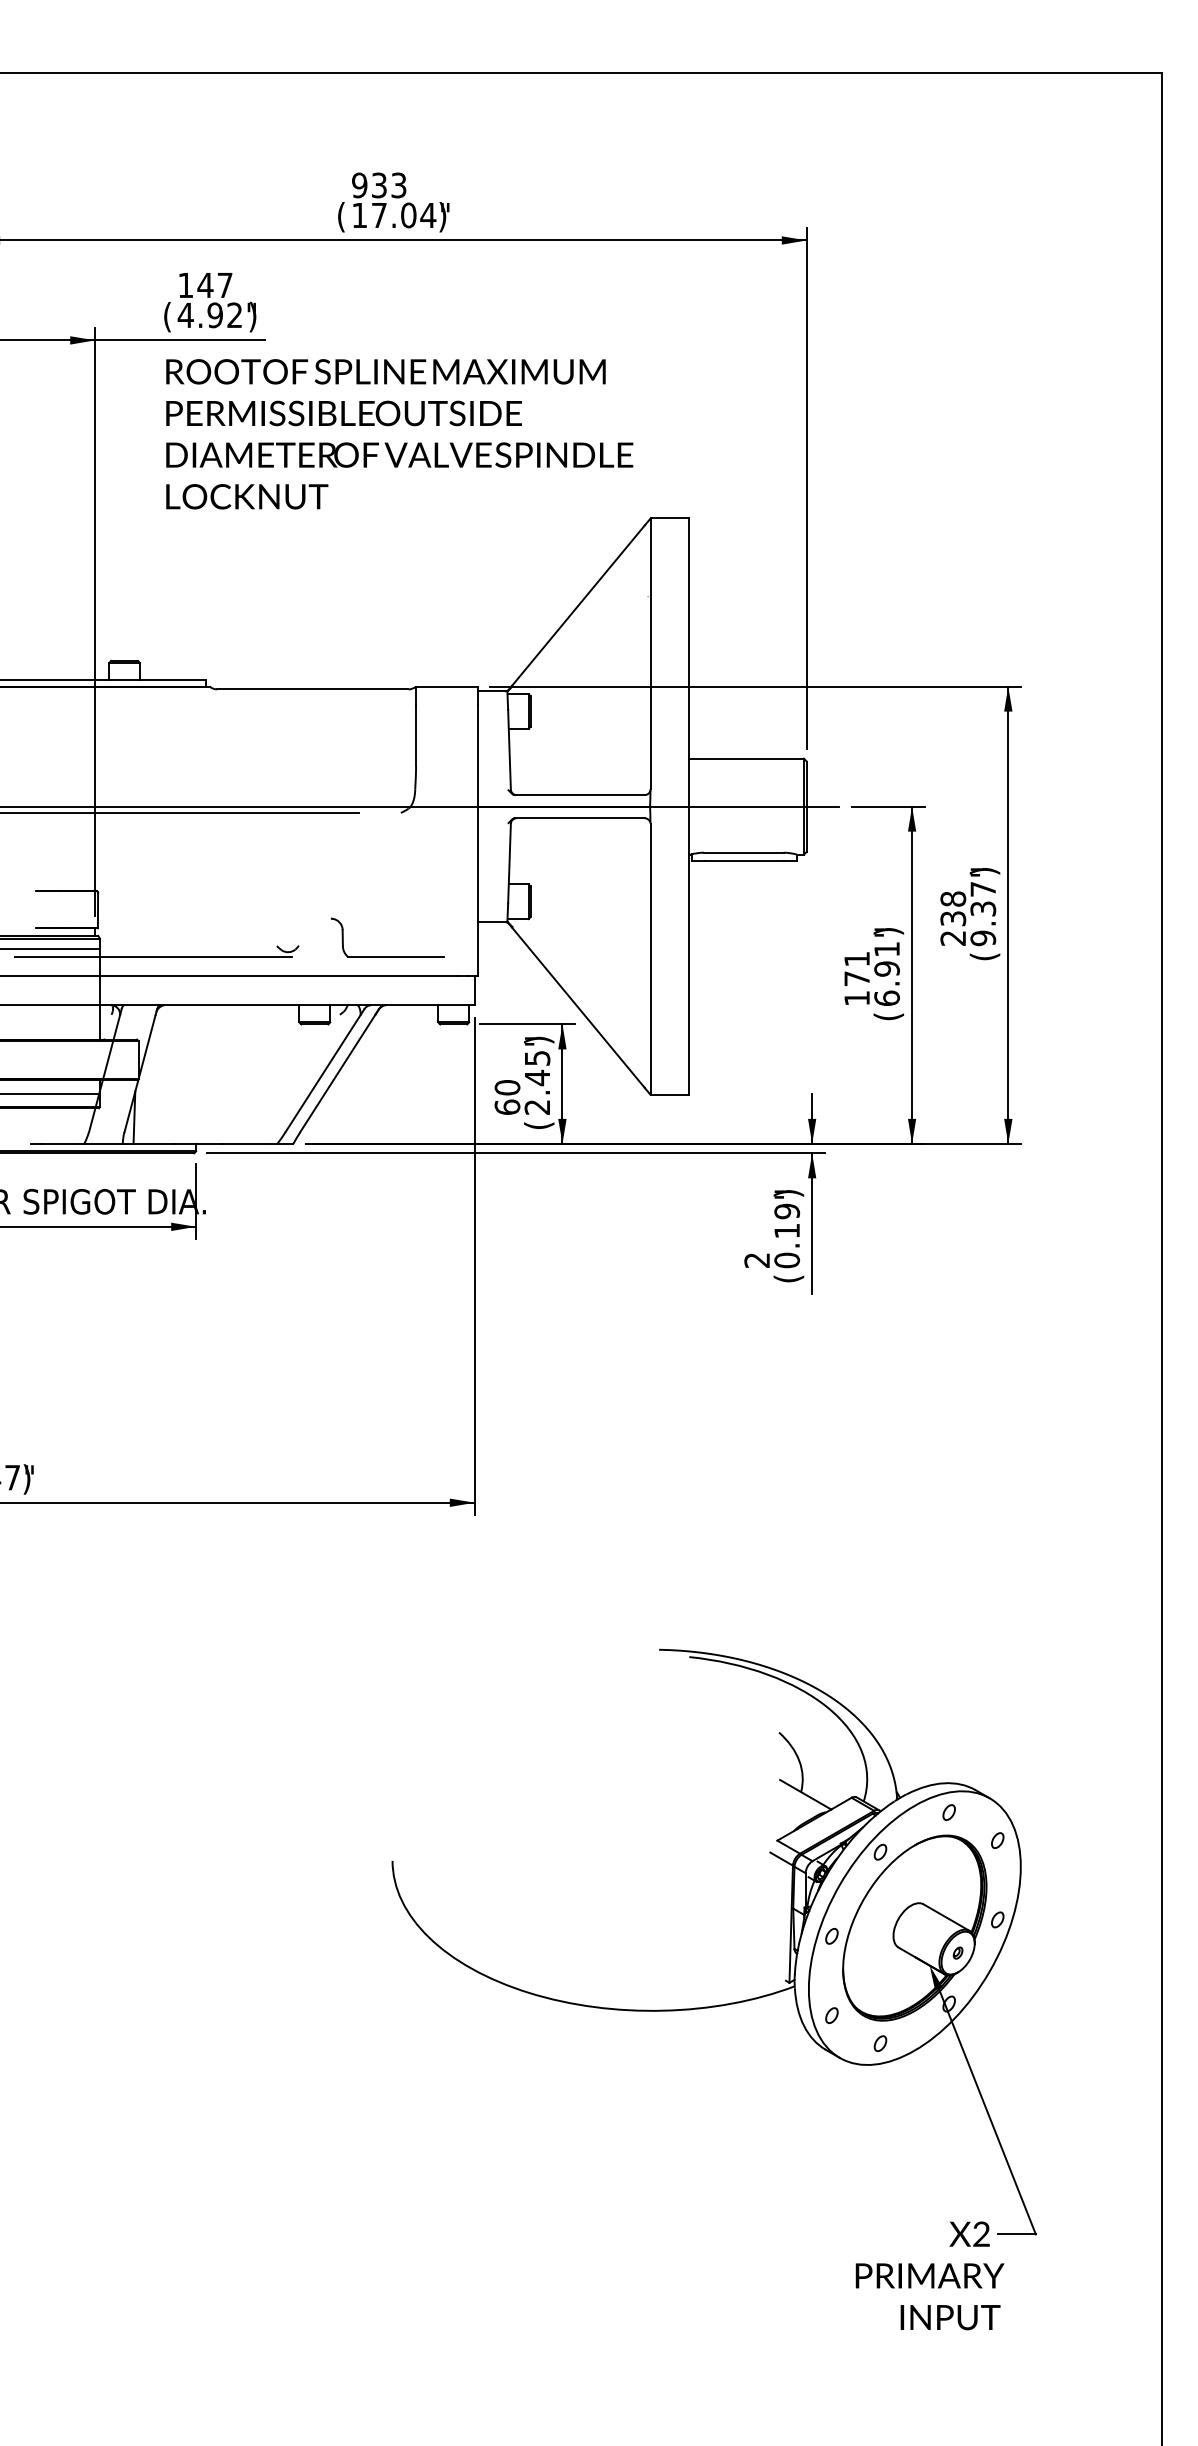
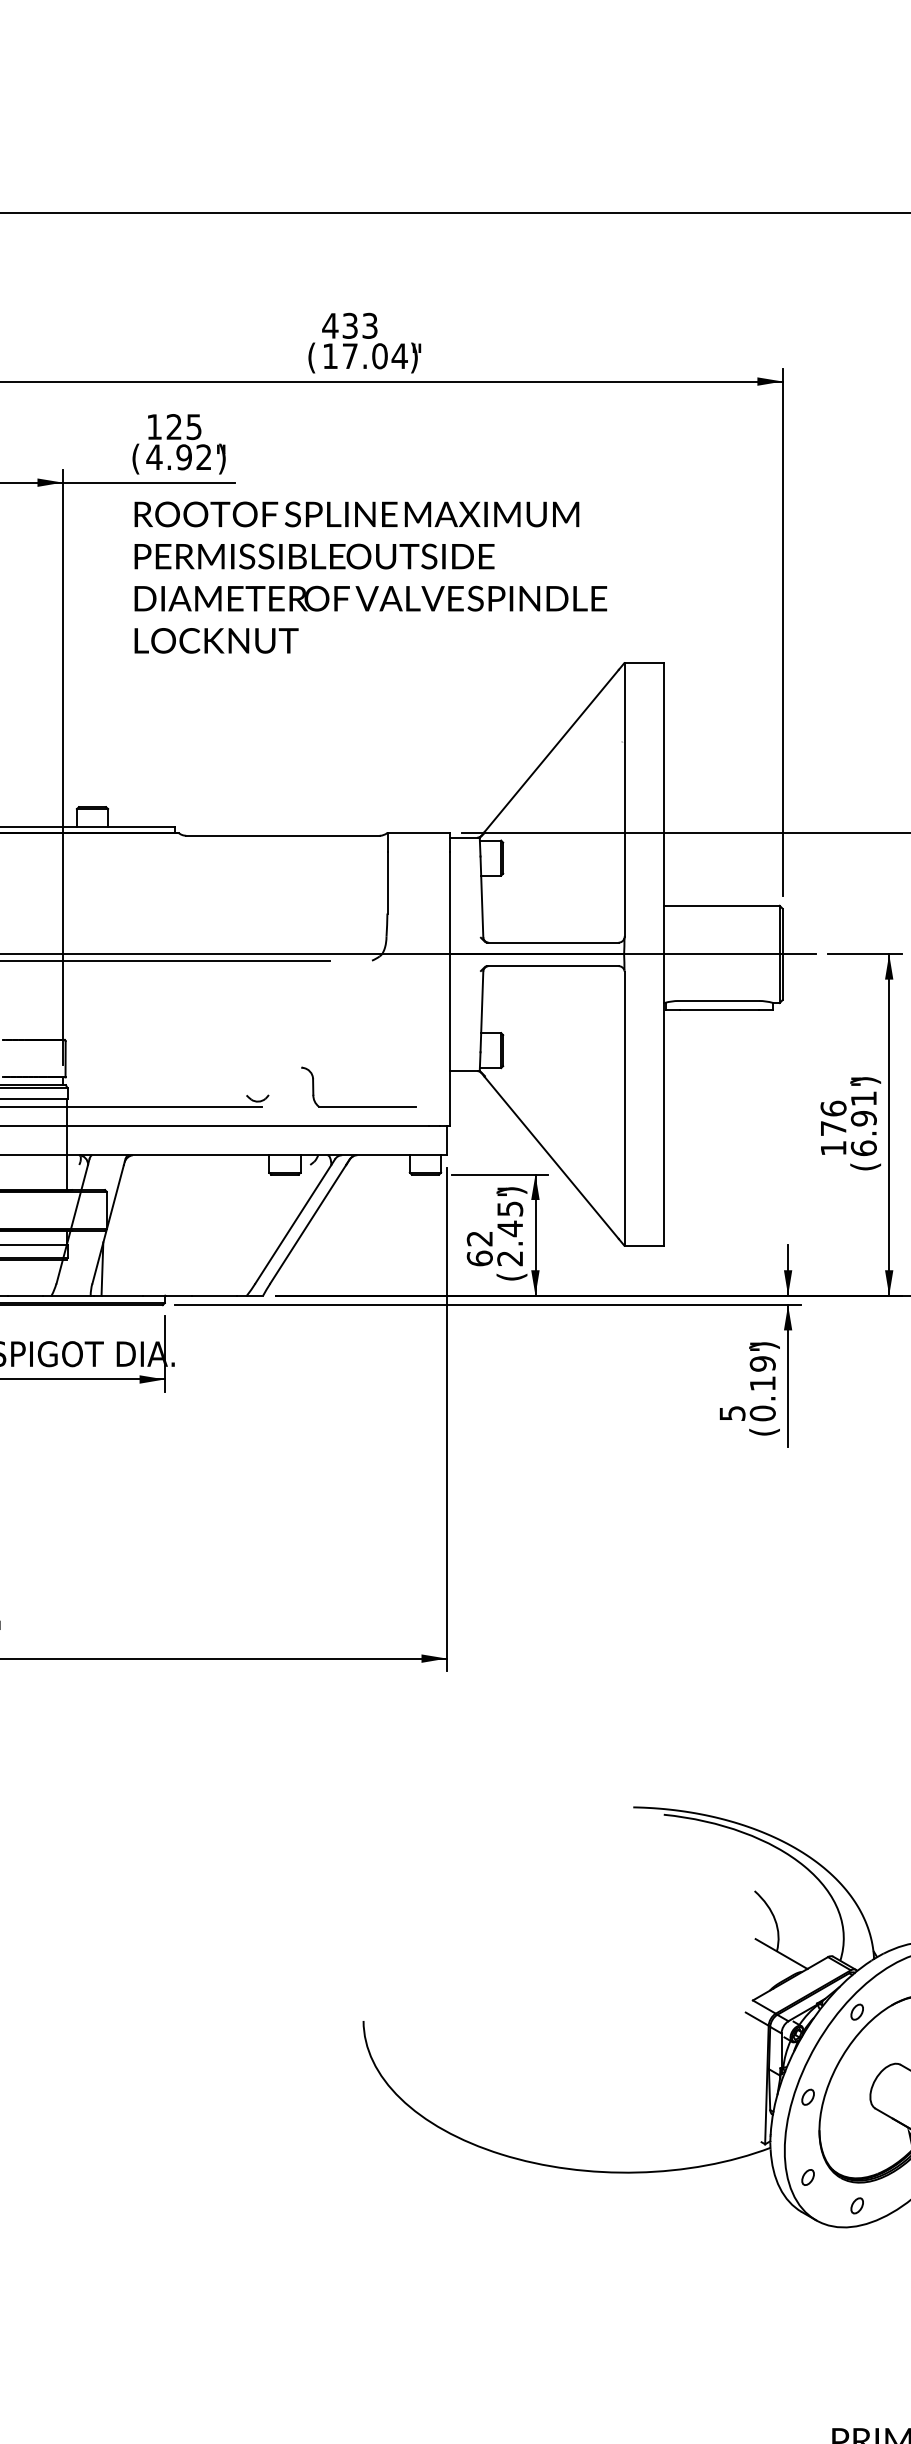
text: (359, 185) -> (330, 325), 933 -> 433
text: (214, 285) -> (183, 427), 147 -> 125
text: (856, 958) -> (832, 1107), 171 -> 176
text: (507, 1087) -> (479, 1238), 60 -> 62
text: (757, 1260) -> (732, 1413), 2 -> 5

